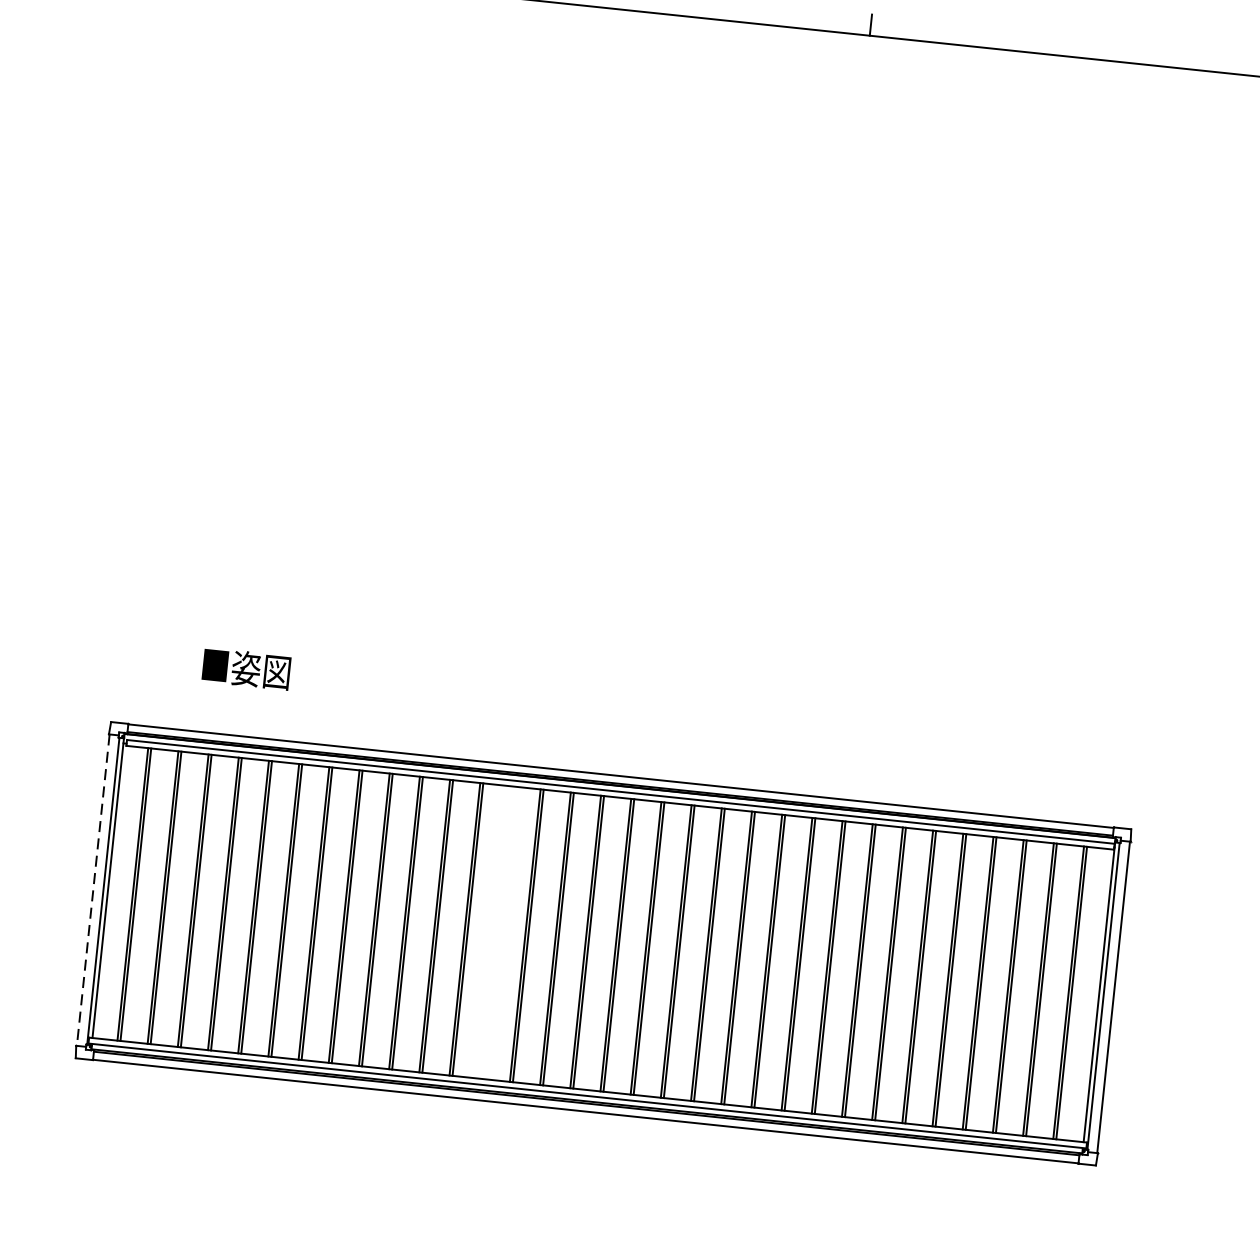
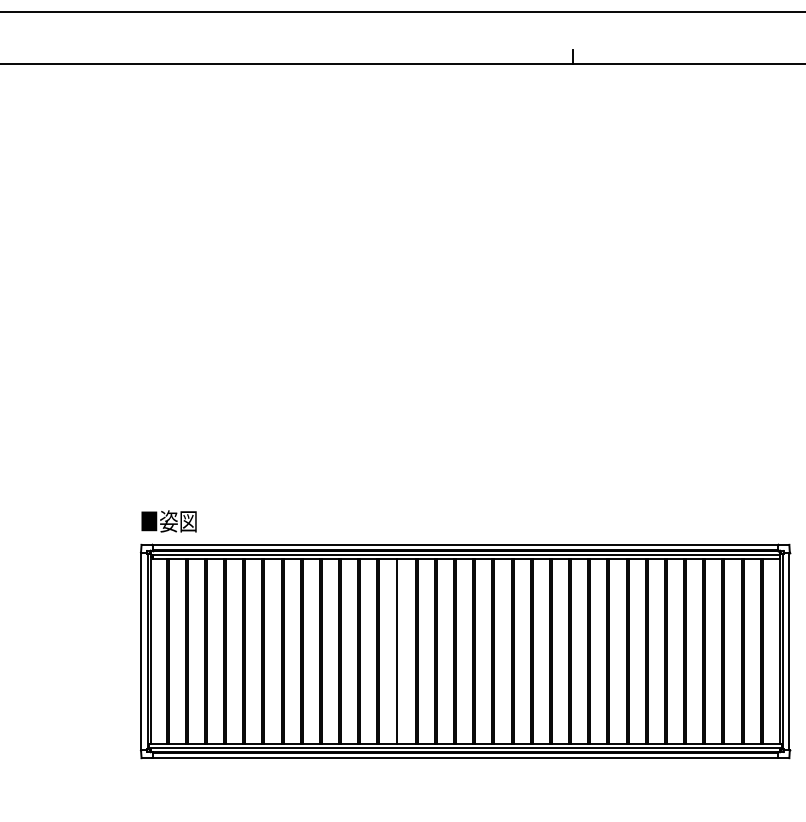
text: (245, 668) -> (168, 521), moved
line: (93, 890) -> (141, 651), dashed -> solid
line: (494, 932) -> (396, 651), added

